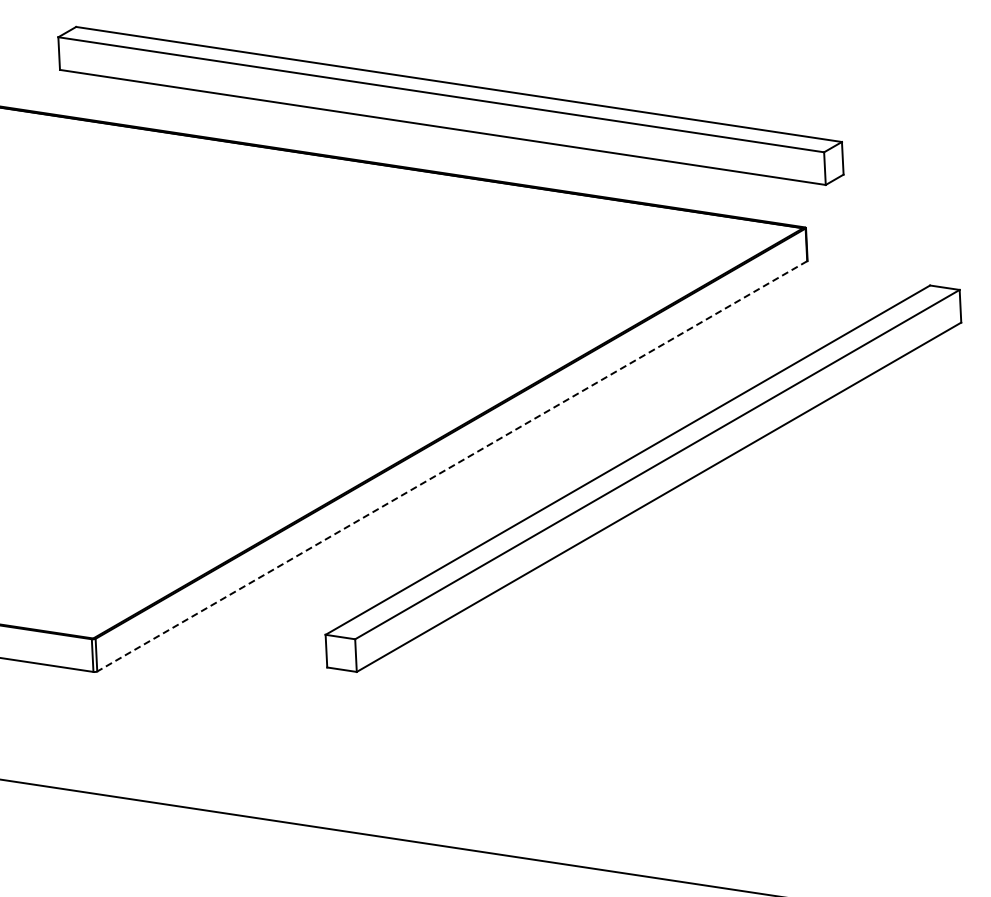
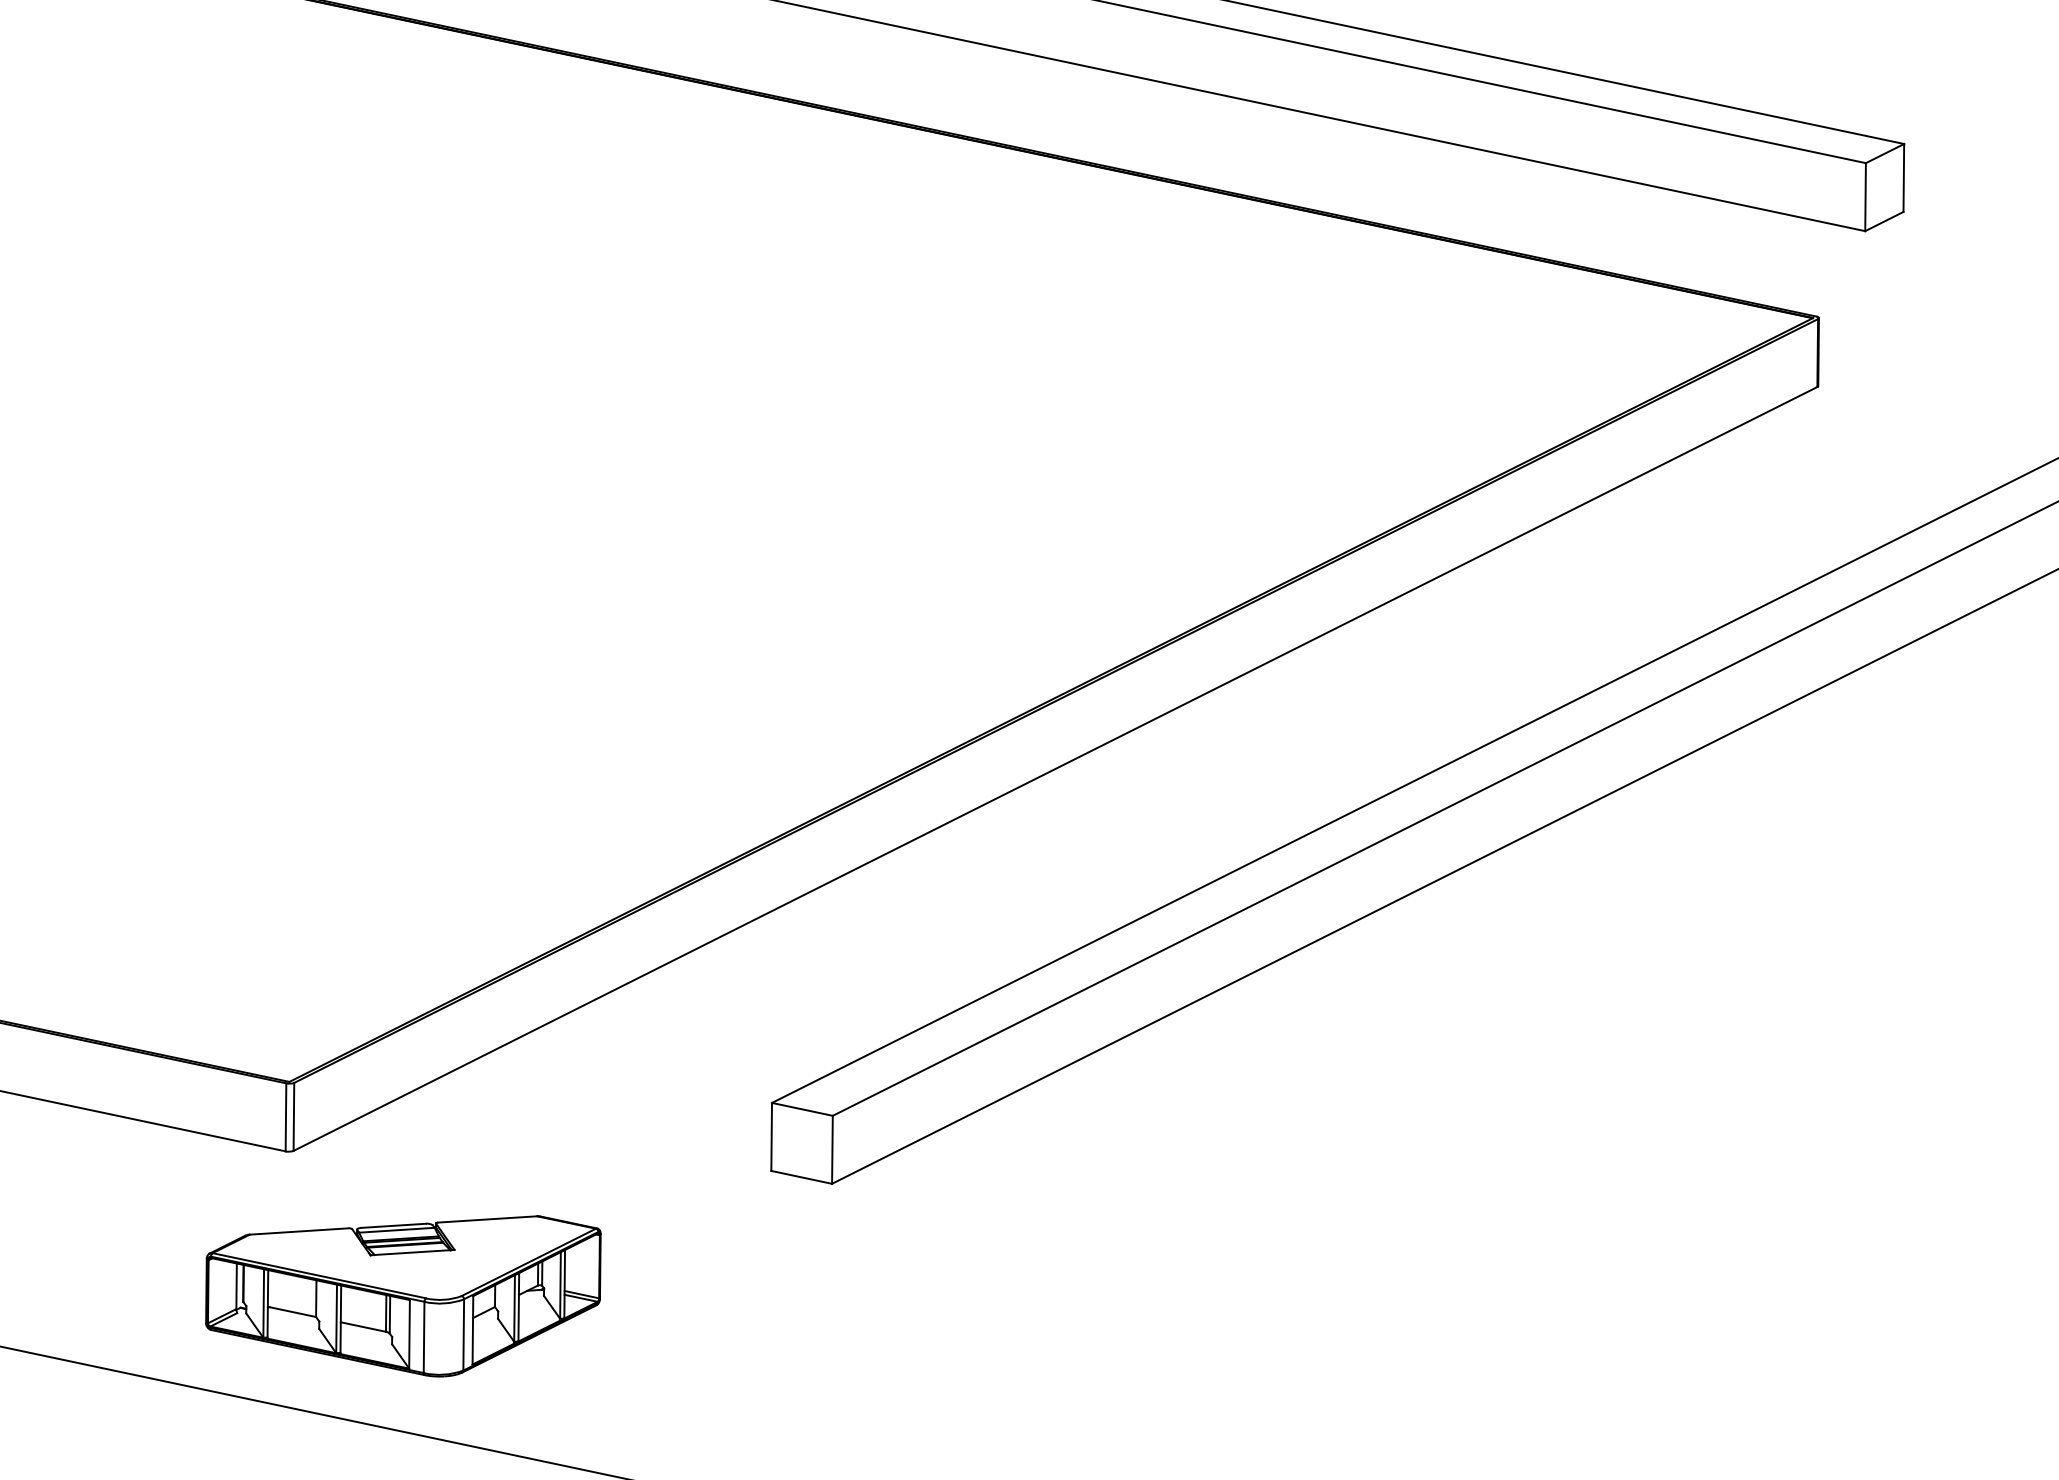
line: (452, 466) -> (1055, 769), dashed -> solid
part: (153, 735) -> (402, 1290), added

